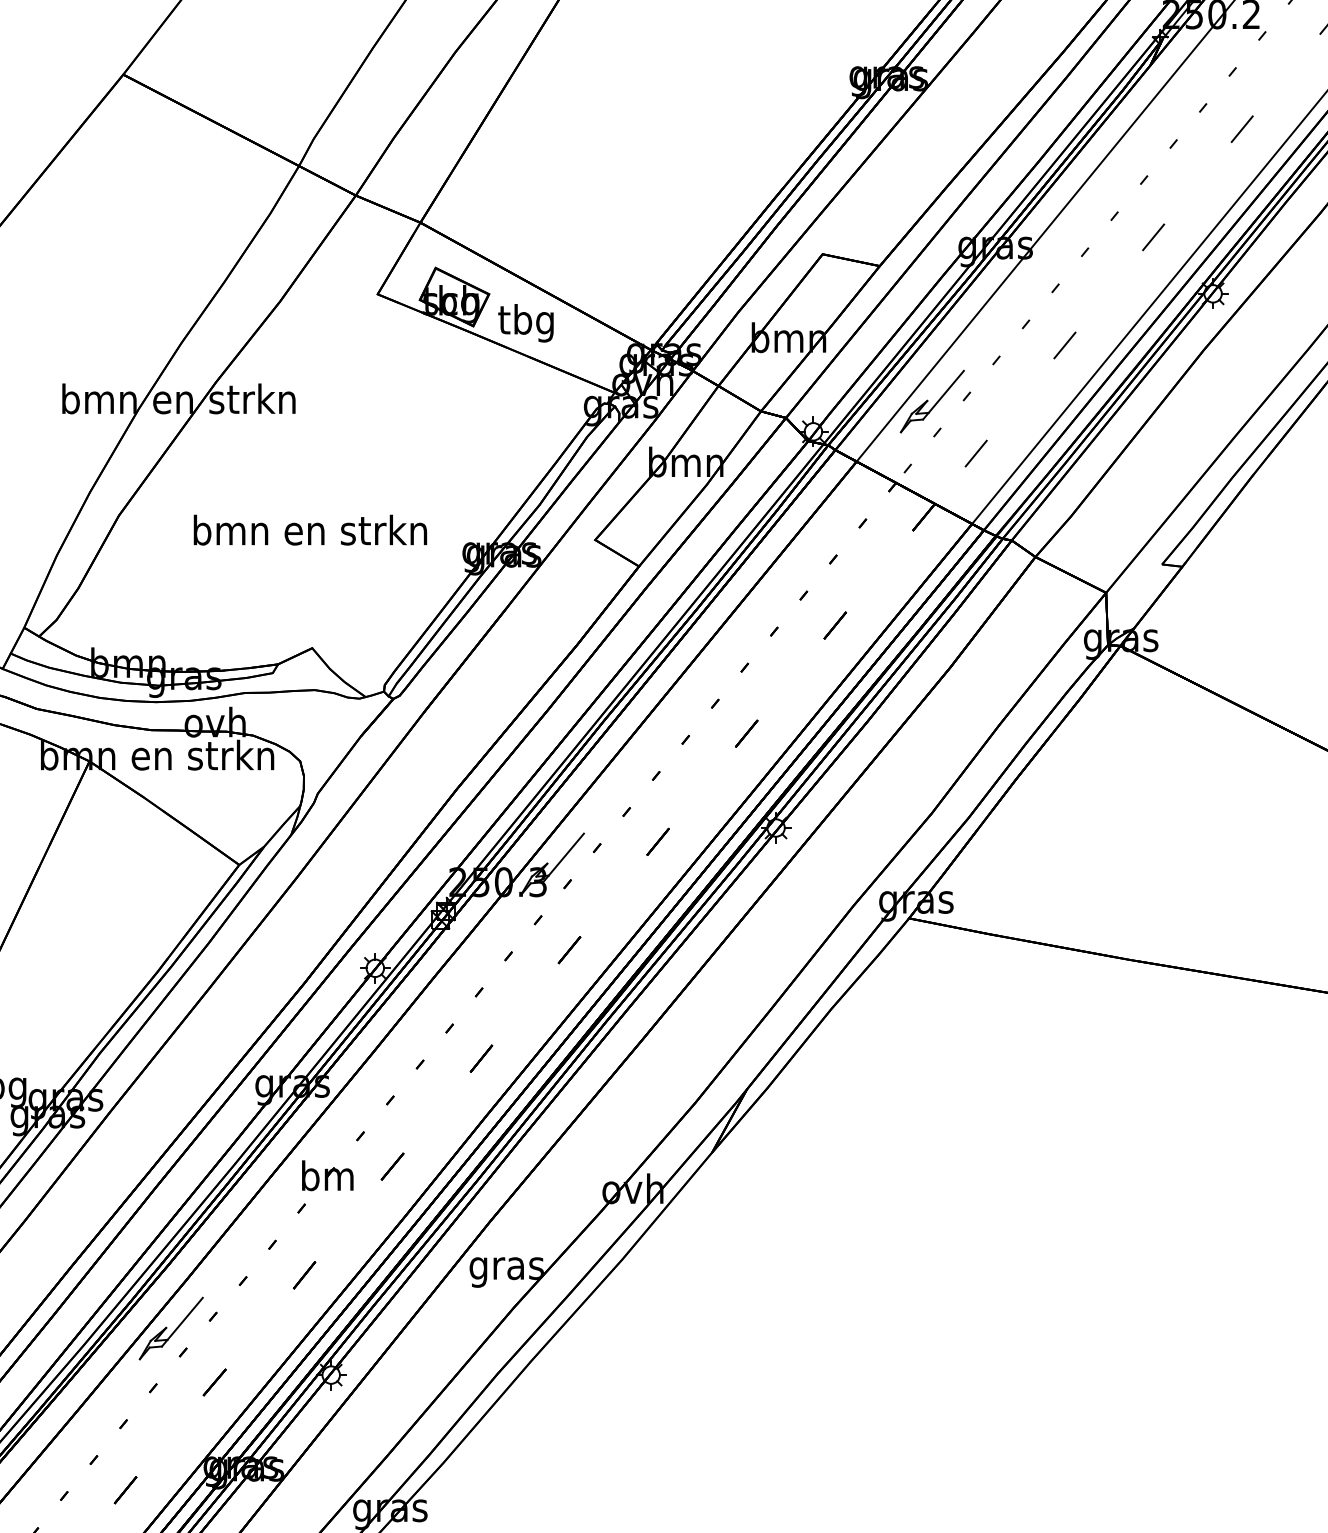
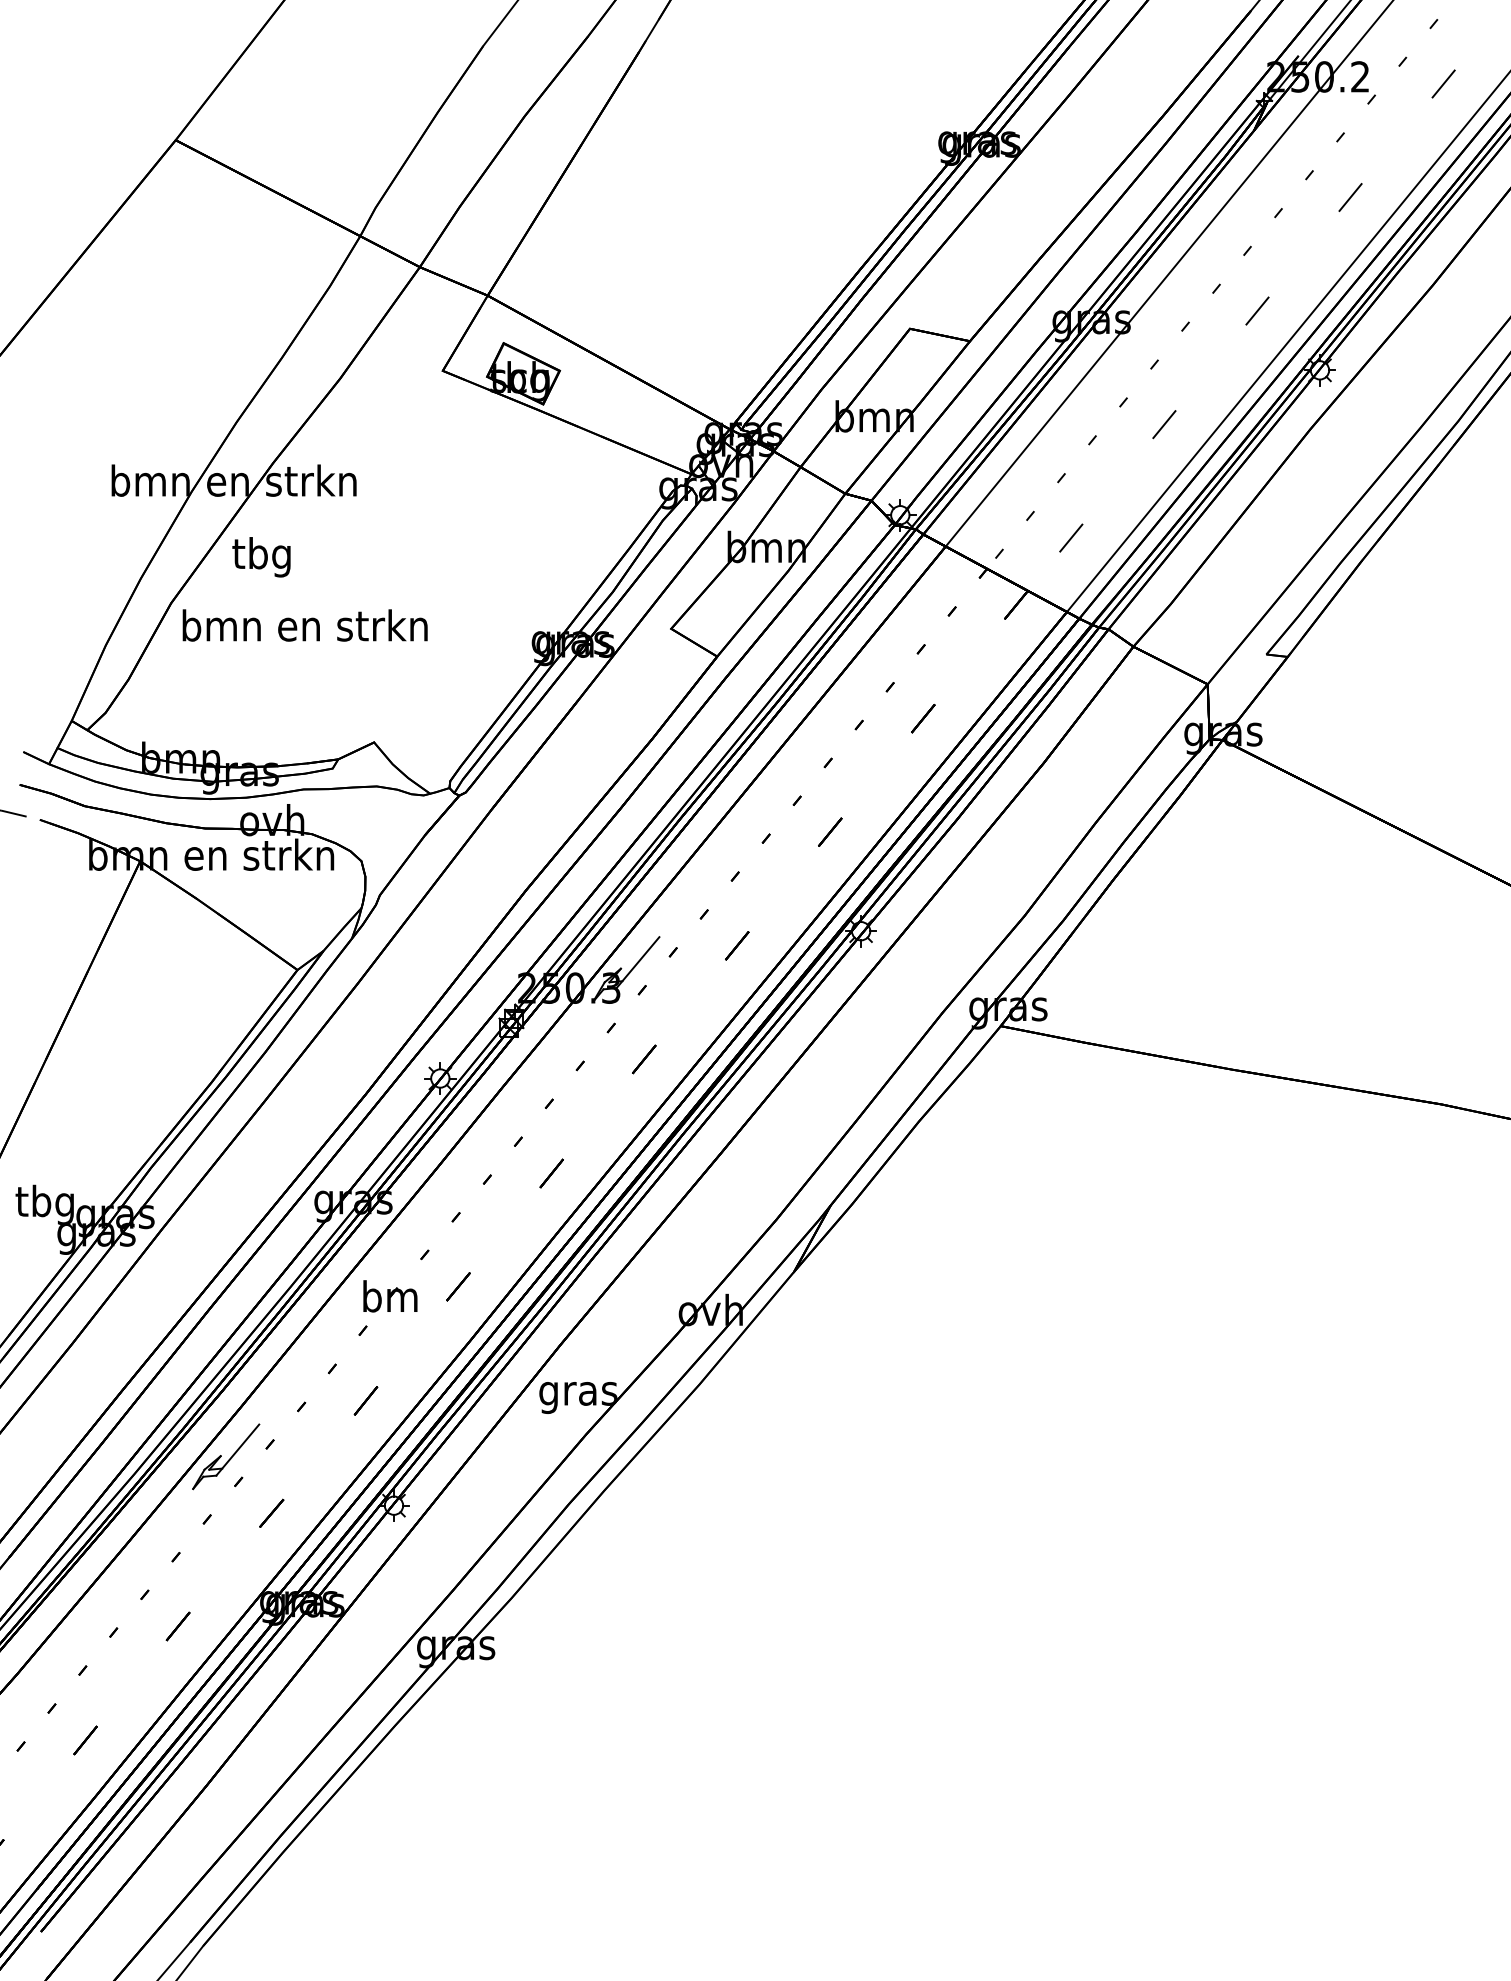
text: (525, 323) -> (261, 557), moved
part: (932, 401) -> (1025, 483), removed
text: (309, 530) -> (304, 625), moved

